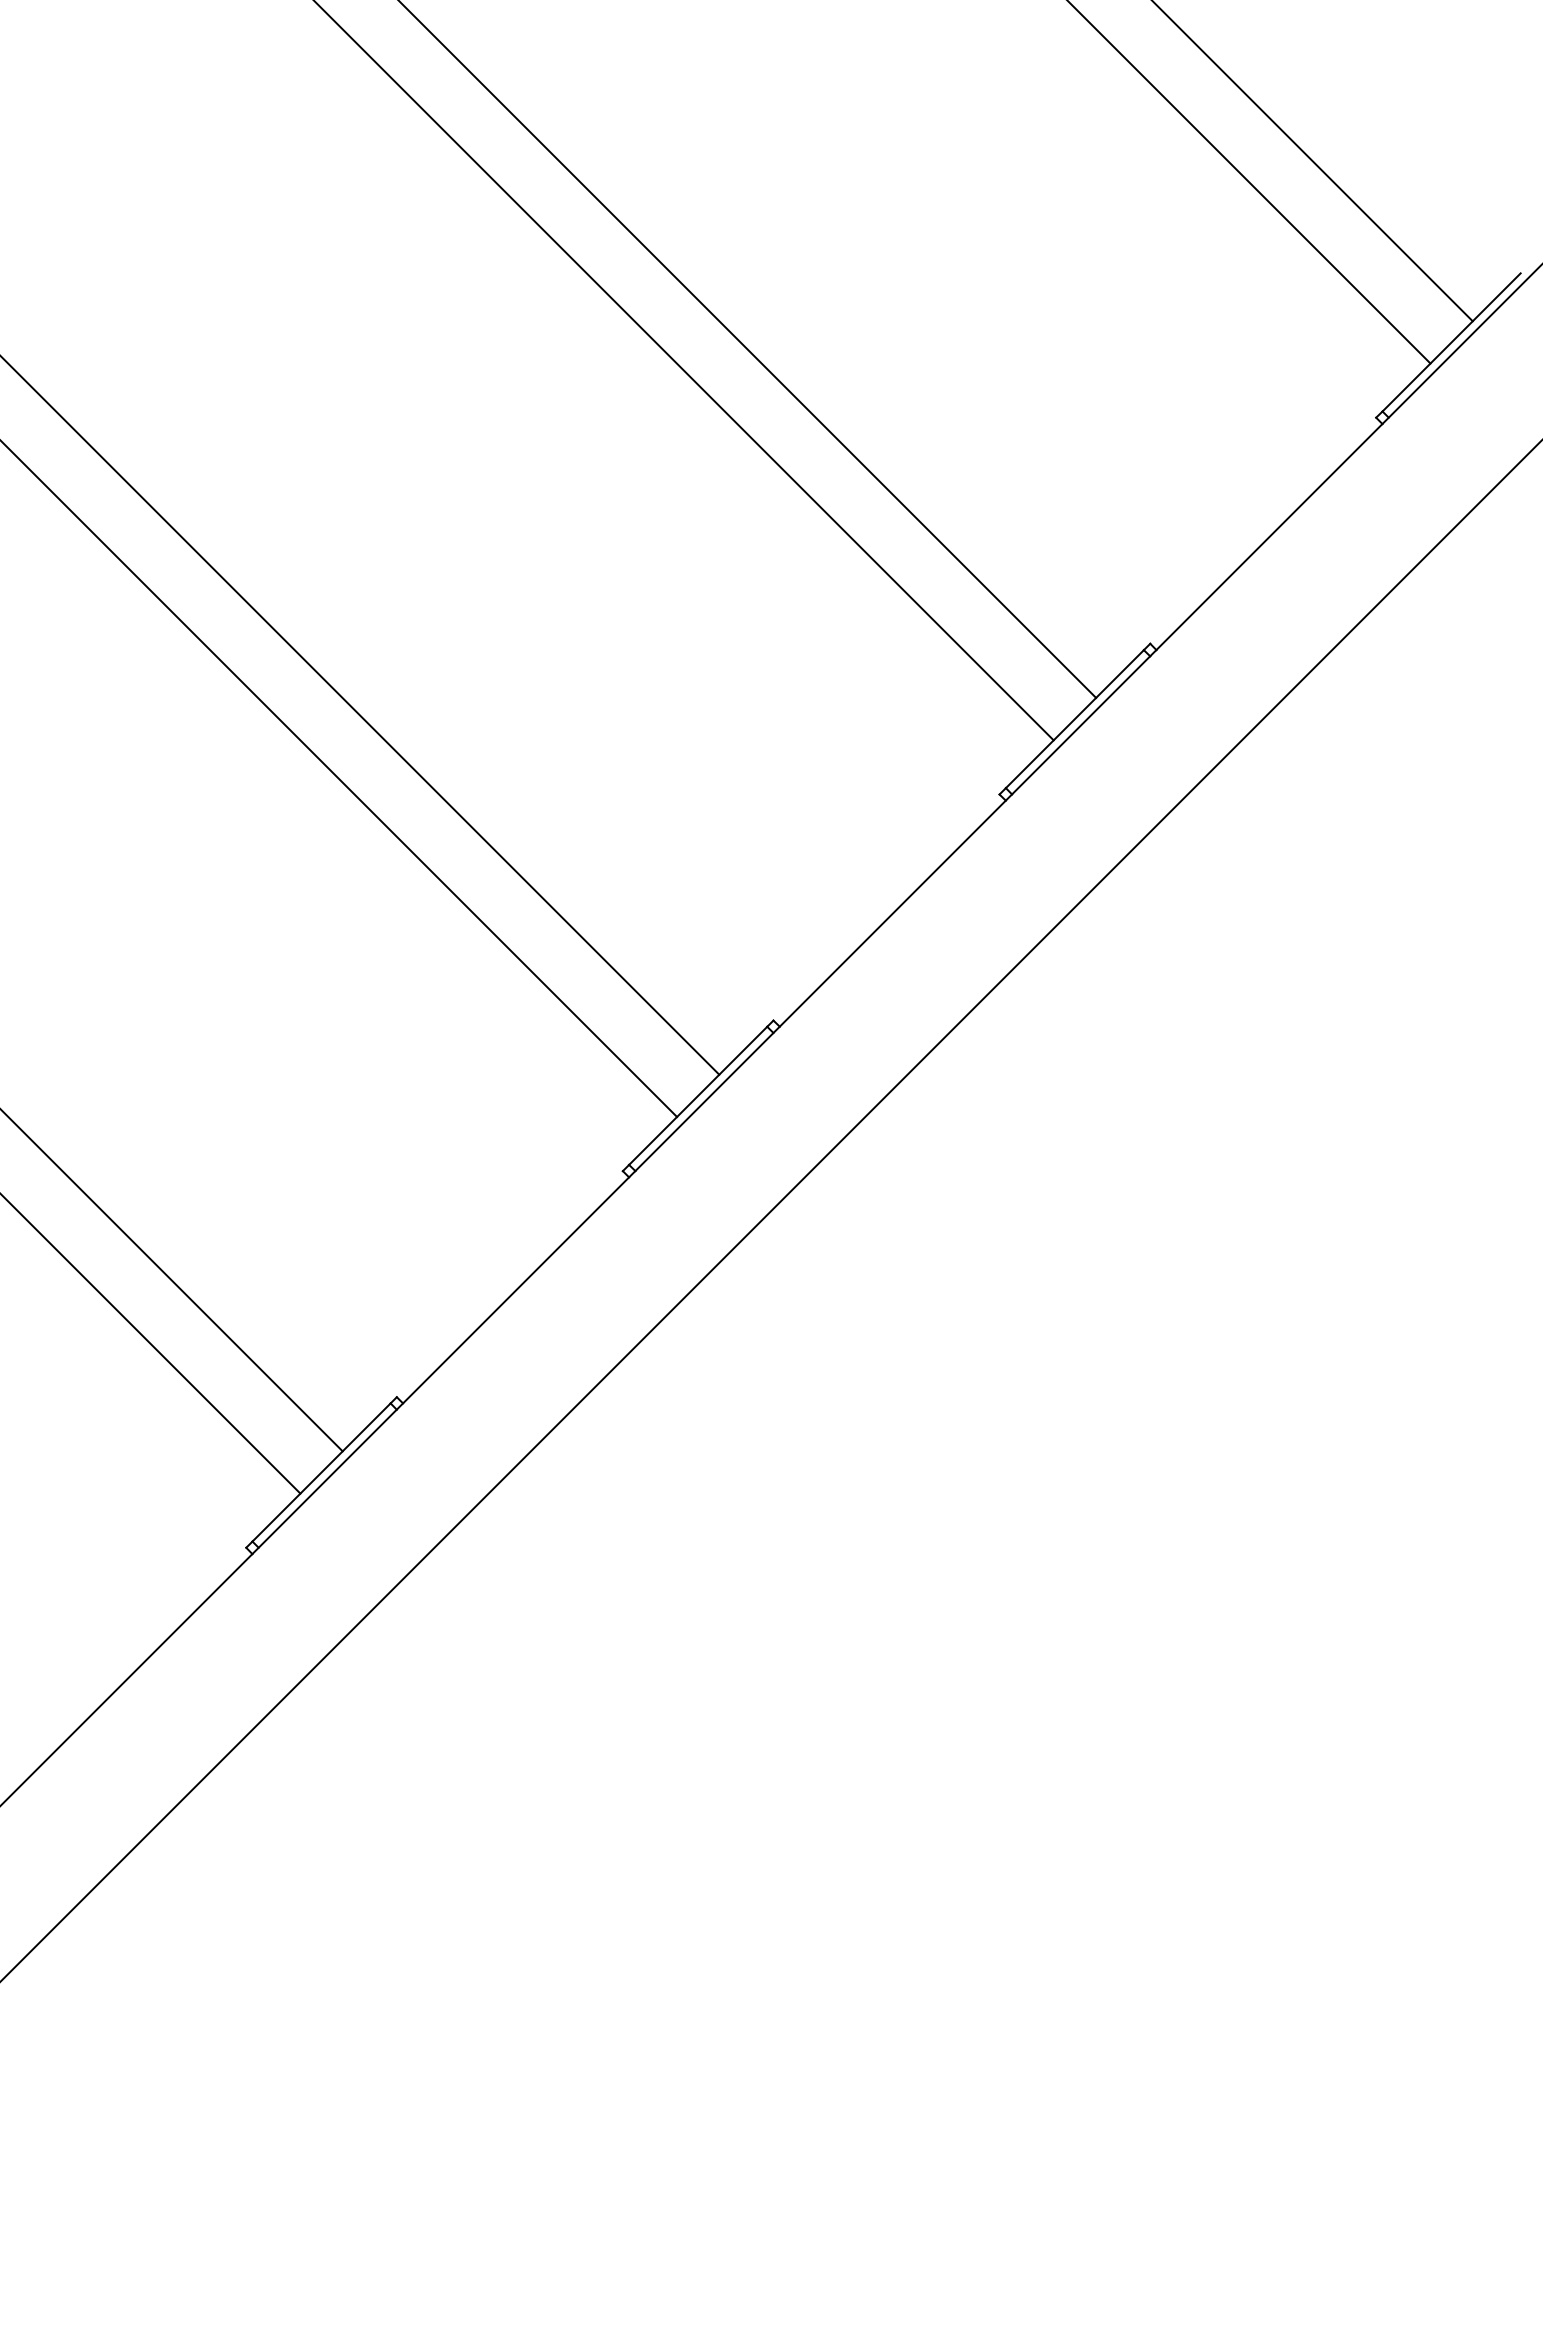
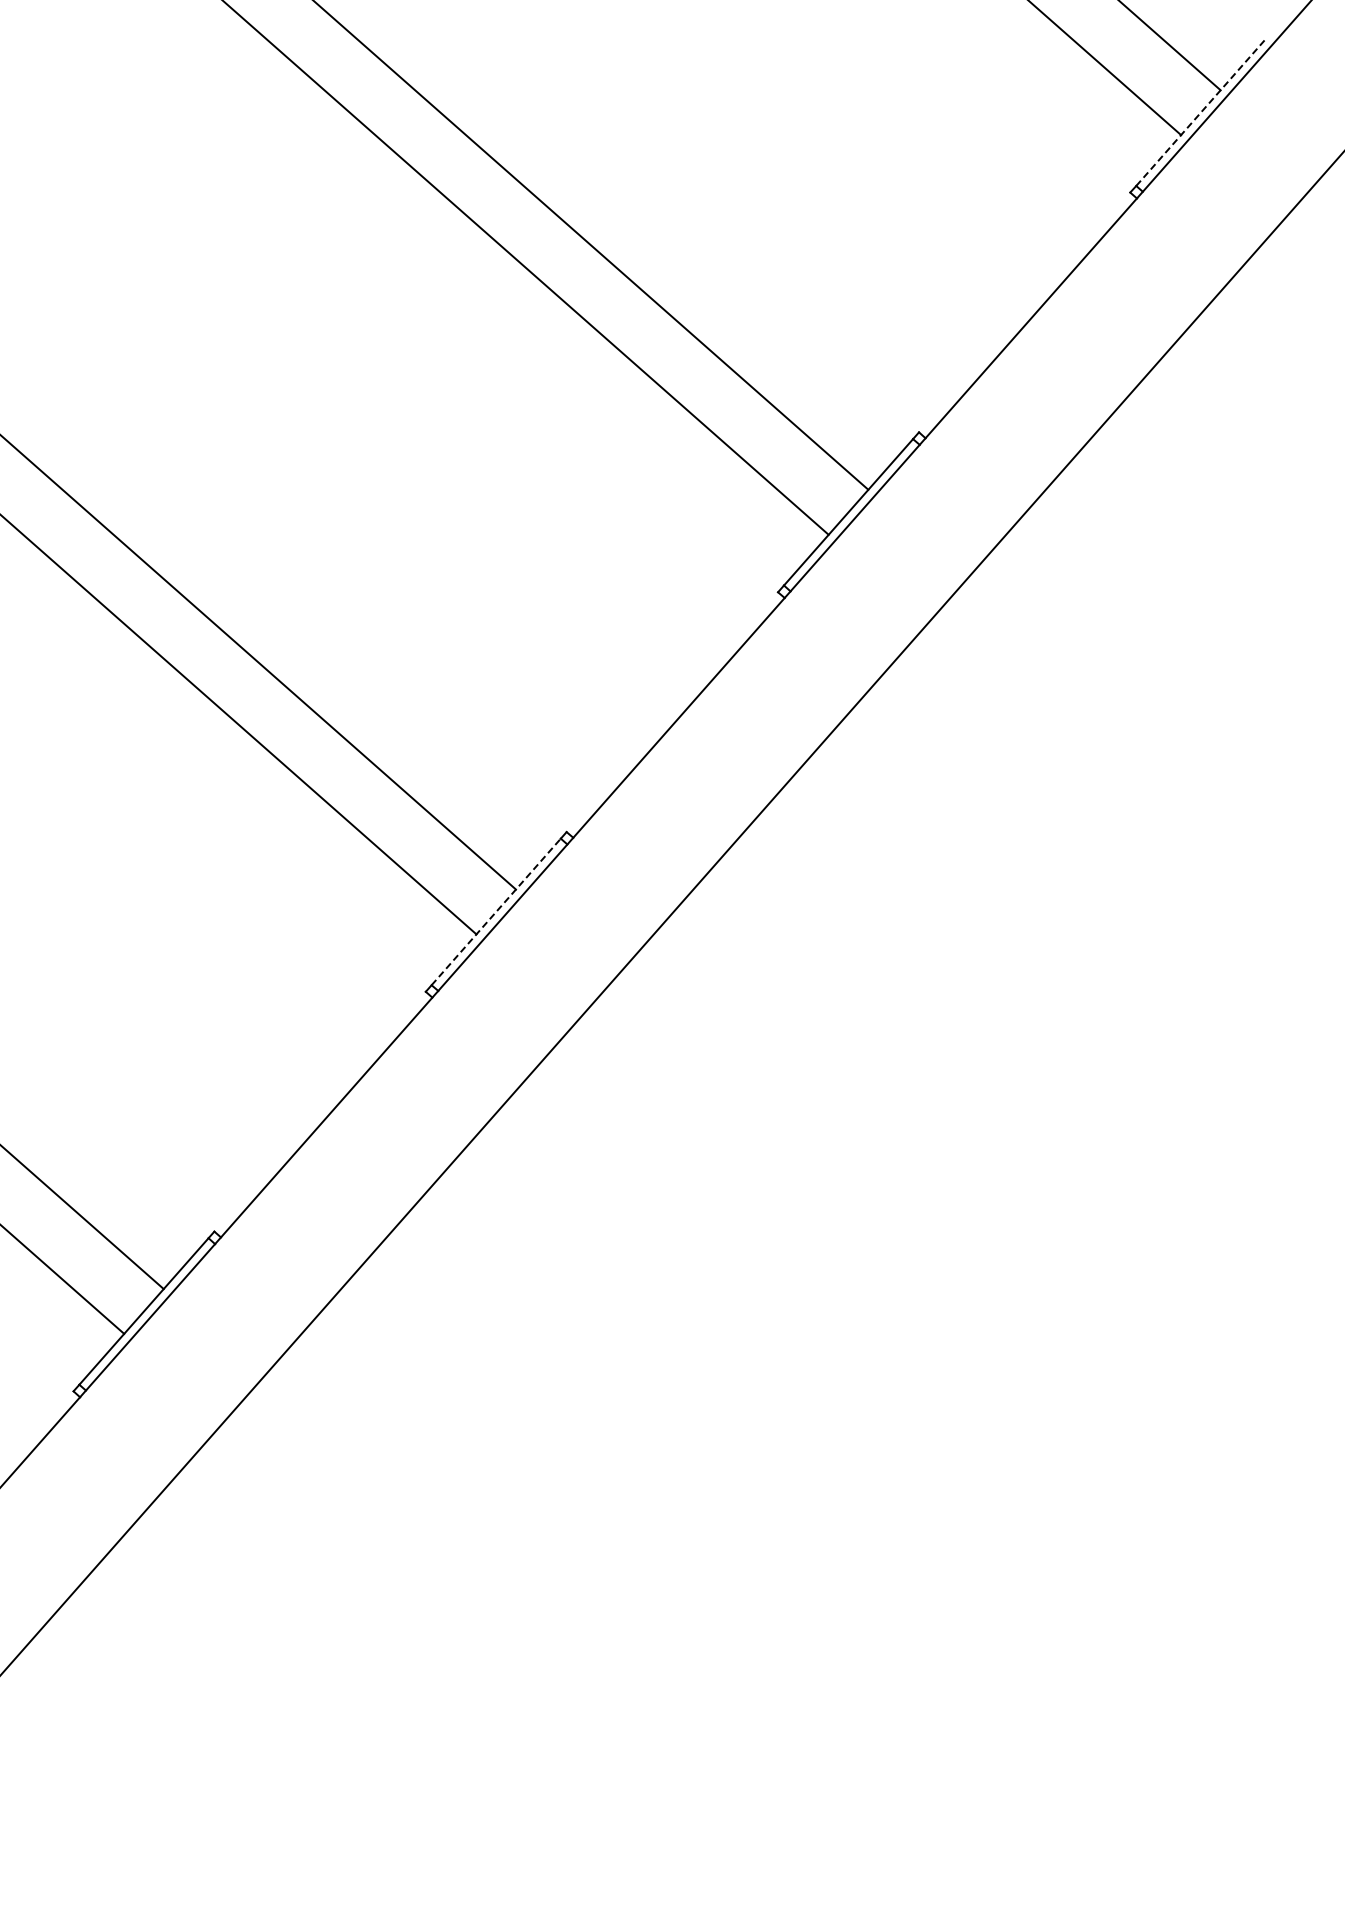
line: (1451, 342) -> (1200, 112), solid -> dashed
line: (698, 1095) -> (496, 911), solid -> dashed

